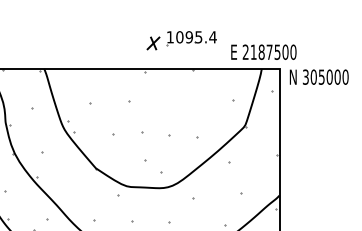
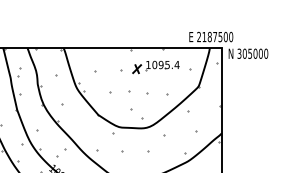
part: (180, 41) -> (155, 67), moved

